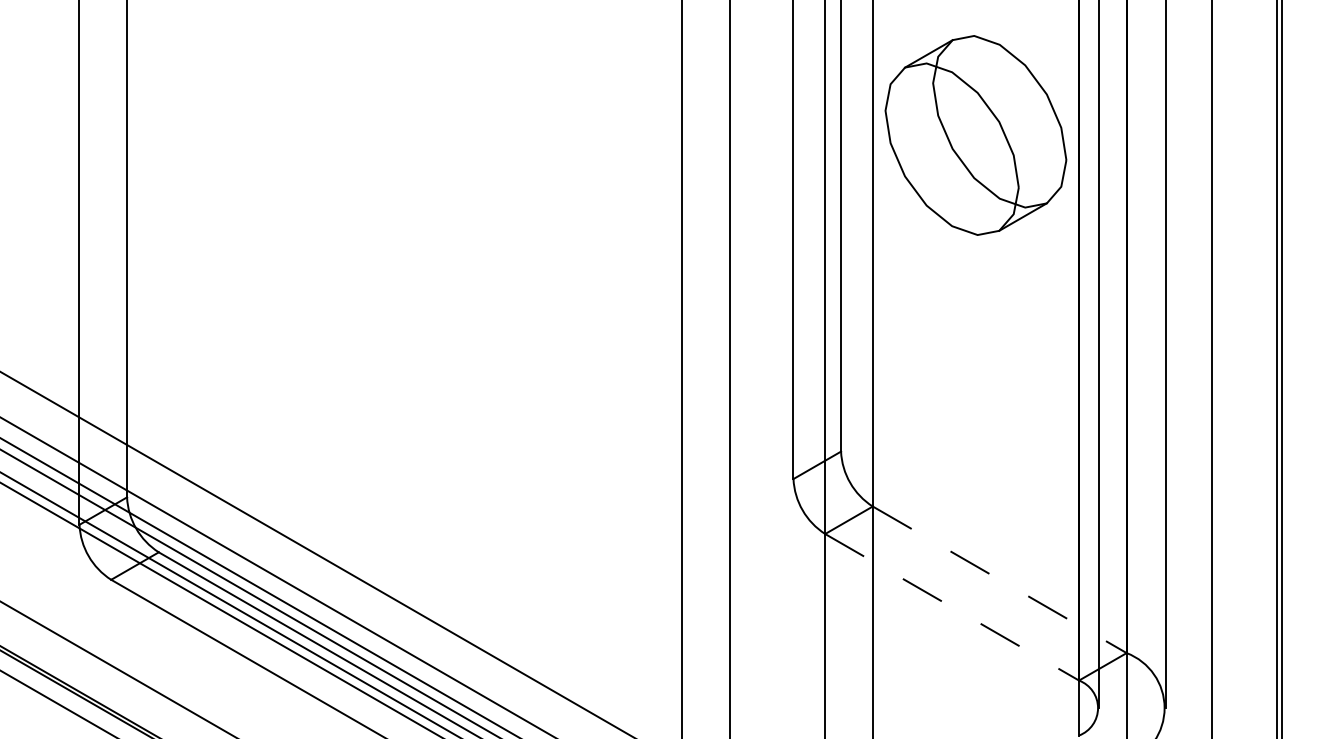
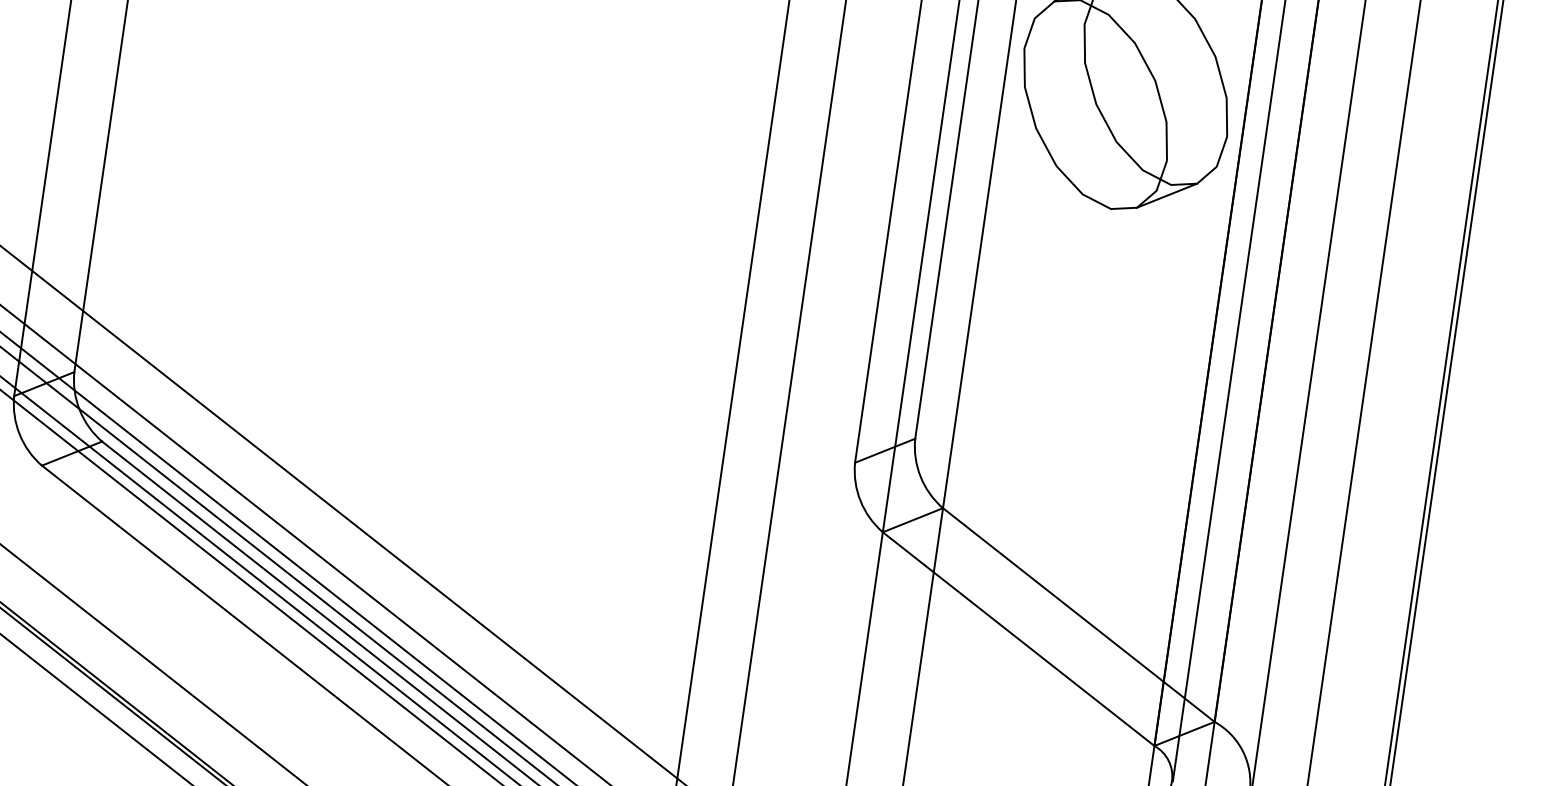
line: (999, 579) -> (1078, 614), dashed -> solid
line: (952, 607) -> (1019, 639), dashed -> solid

